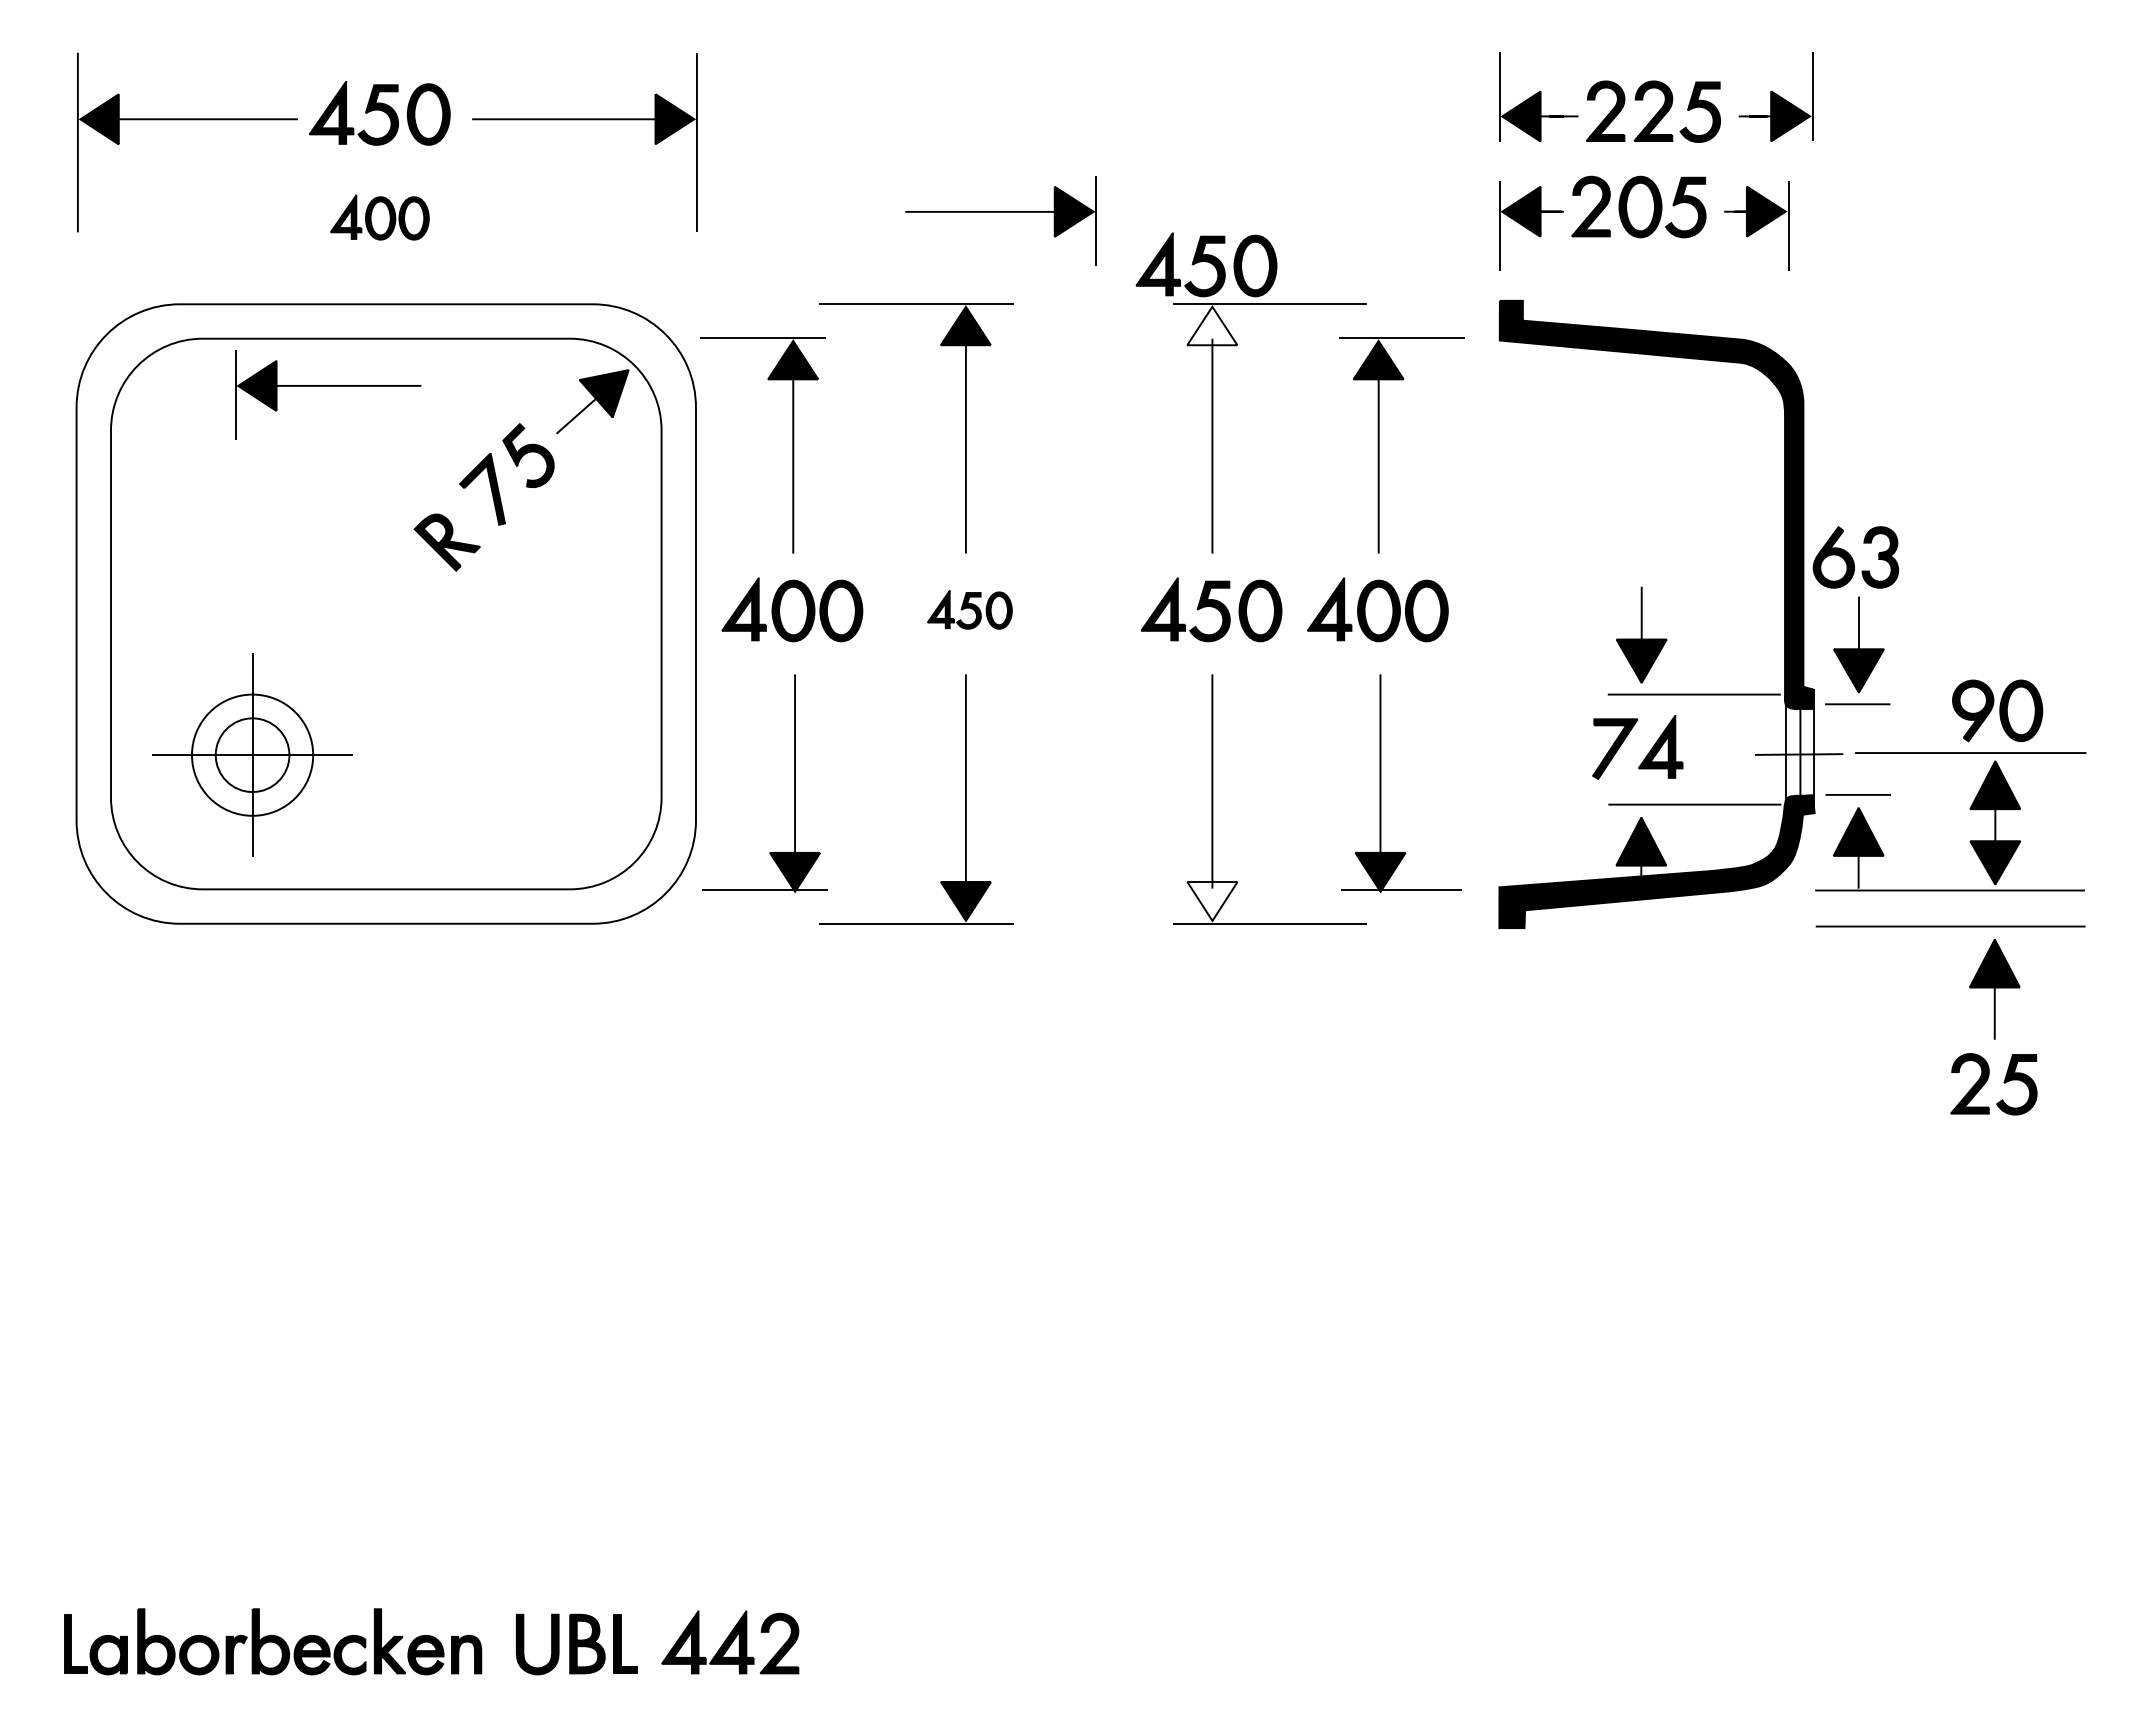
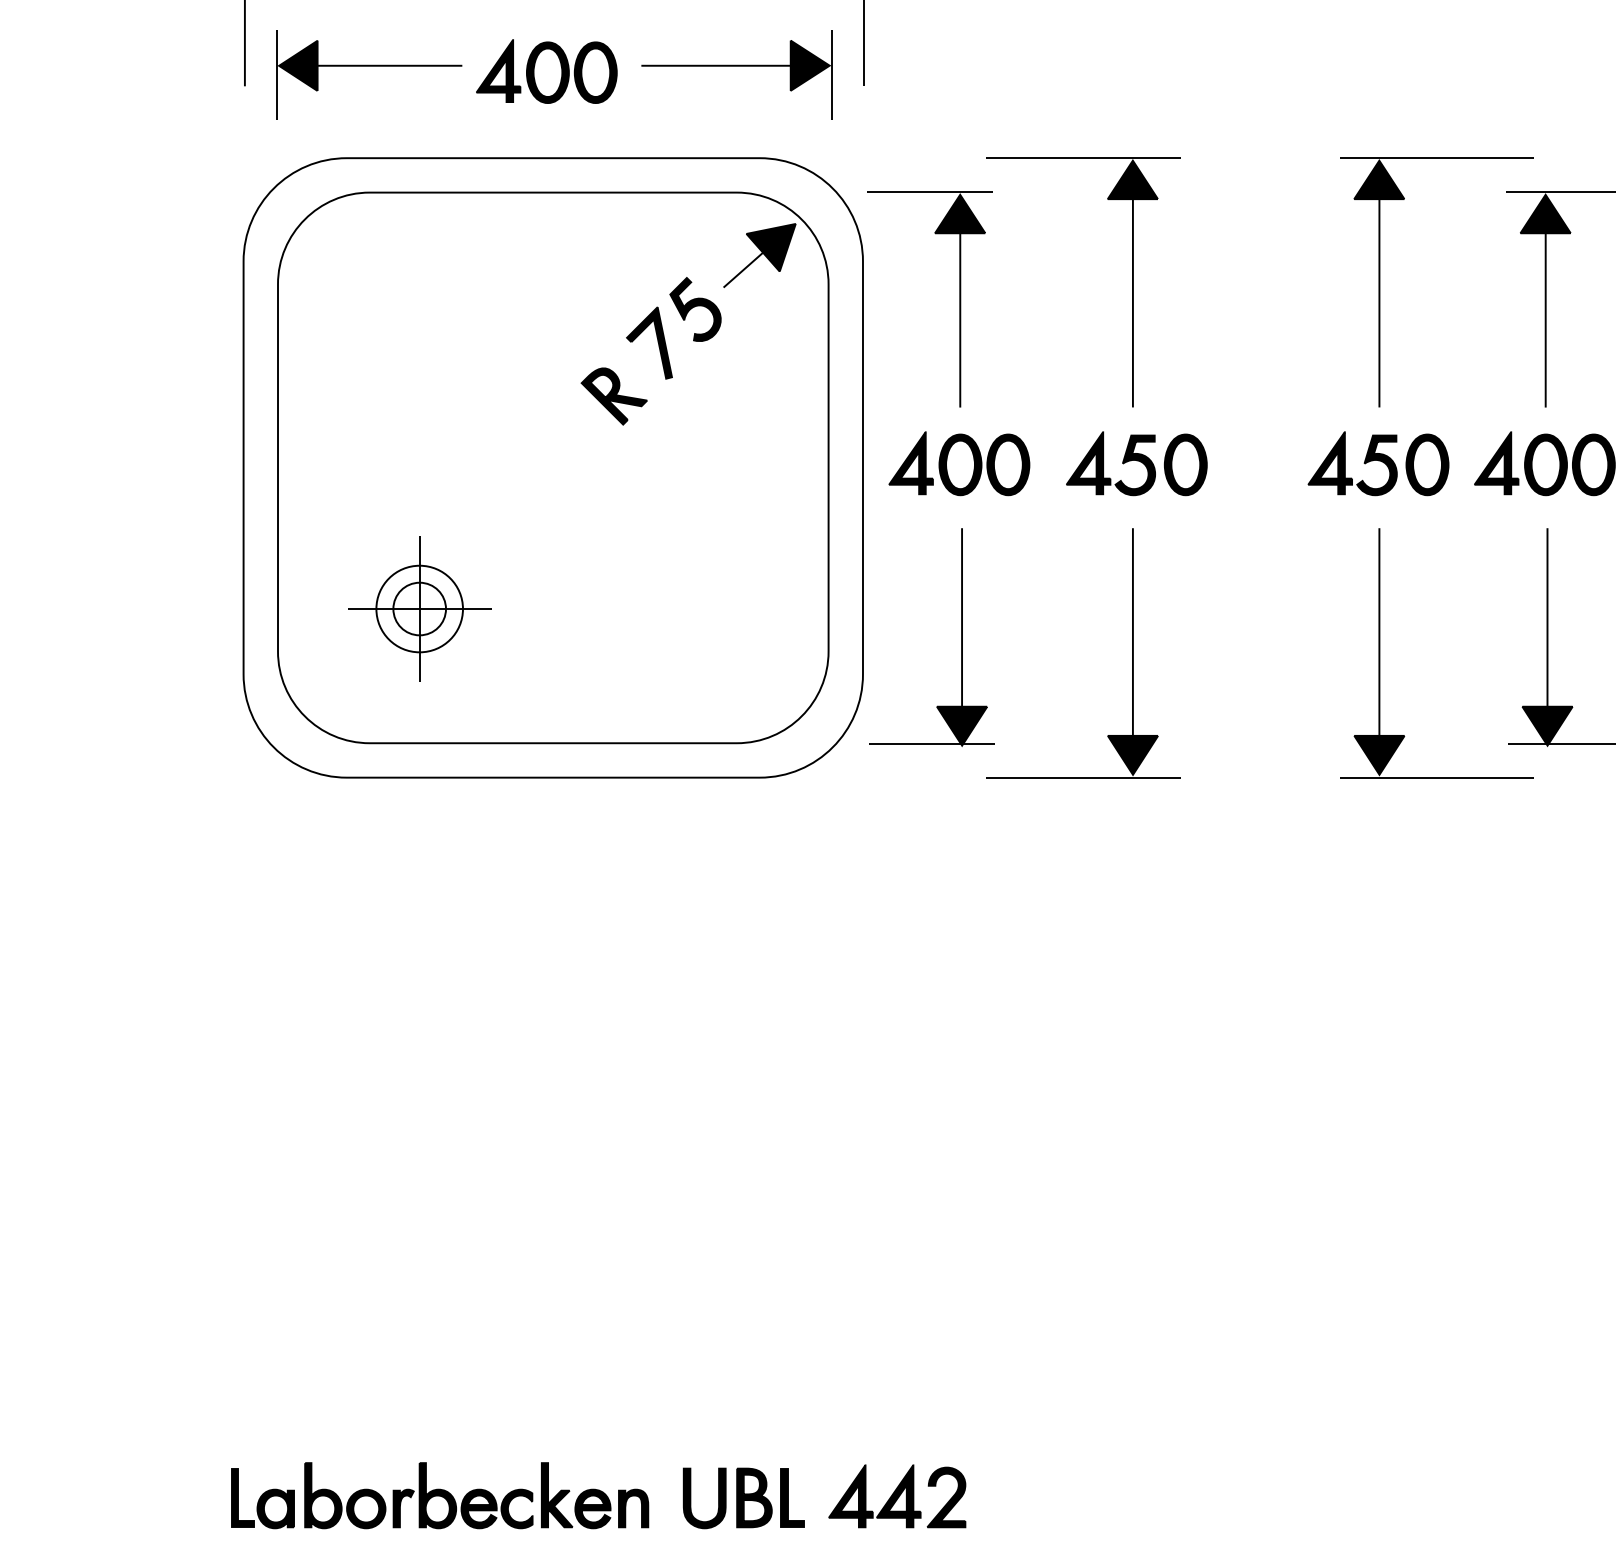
part: (1000, 212) -> (736, 66), moved
part: (379, 217) -> (546, 71), size x1.43
part: (1206, 264) -> (1373, 118), removed
fill: (1212, 325) -> (1379, 179), added
part: (328, 386) -> (369, 66), moved
part: (969, 609) -> (1136, 463), size x1.67
part: (252, 754) -> (419, 608), size x0.71
fill: (1212, 901) -> (1379, 755), added

